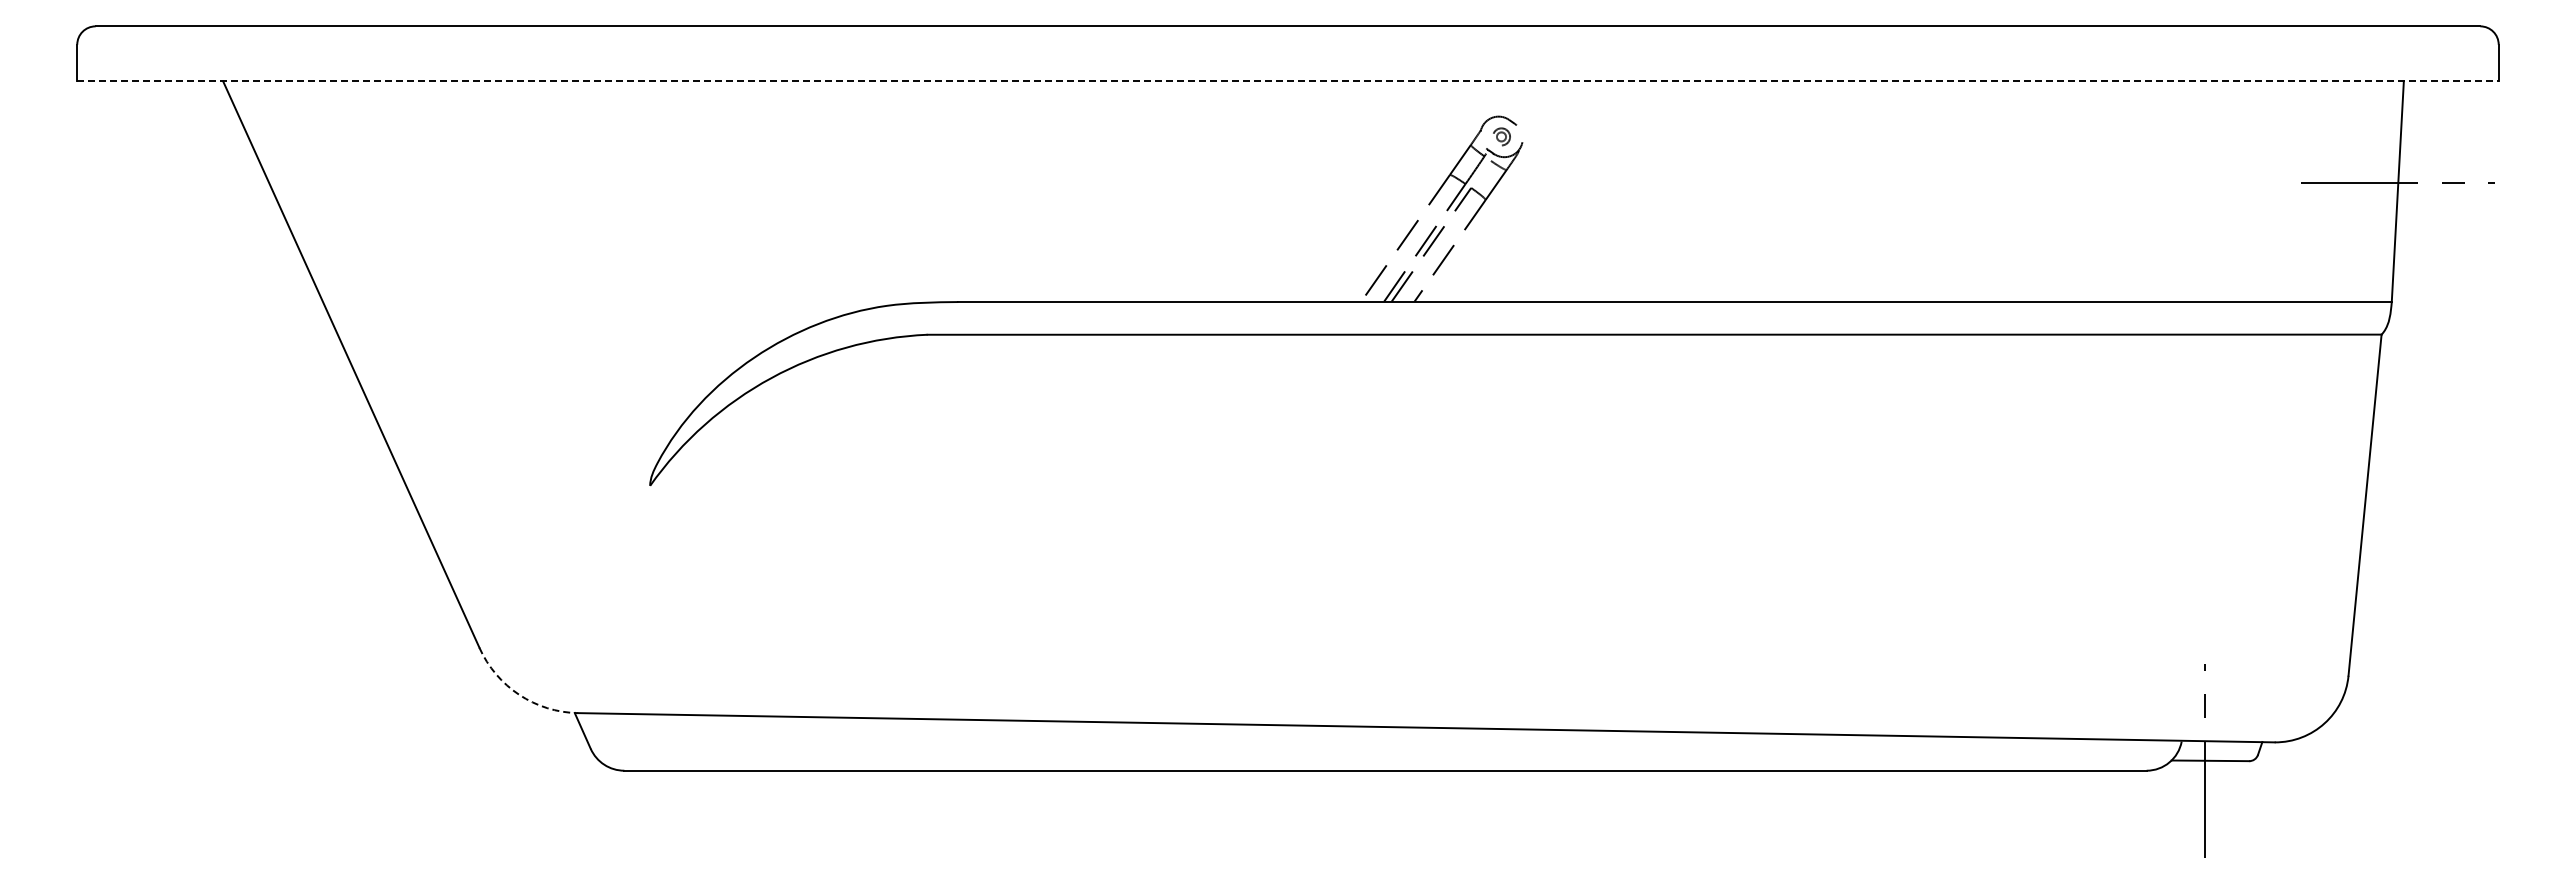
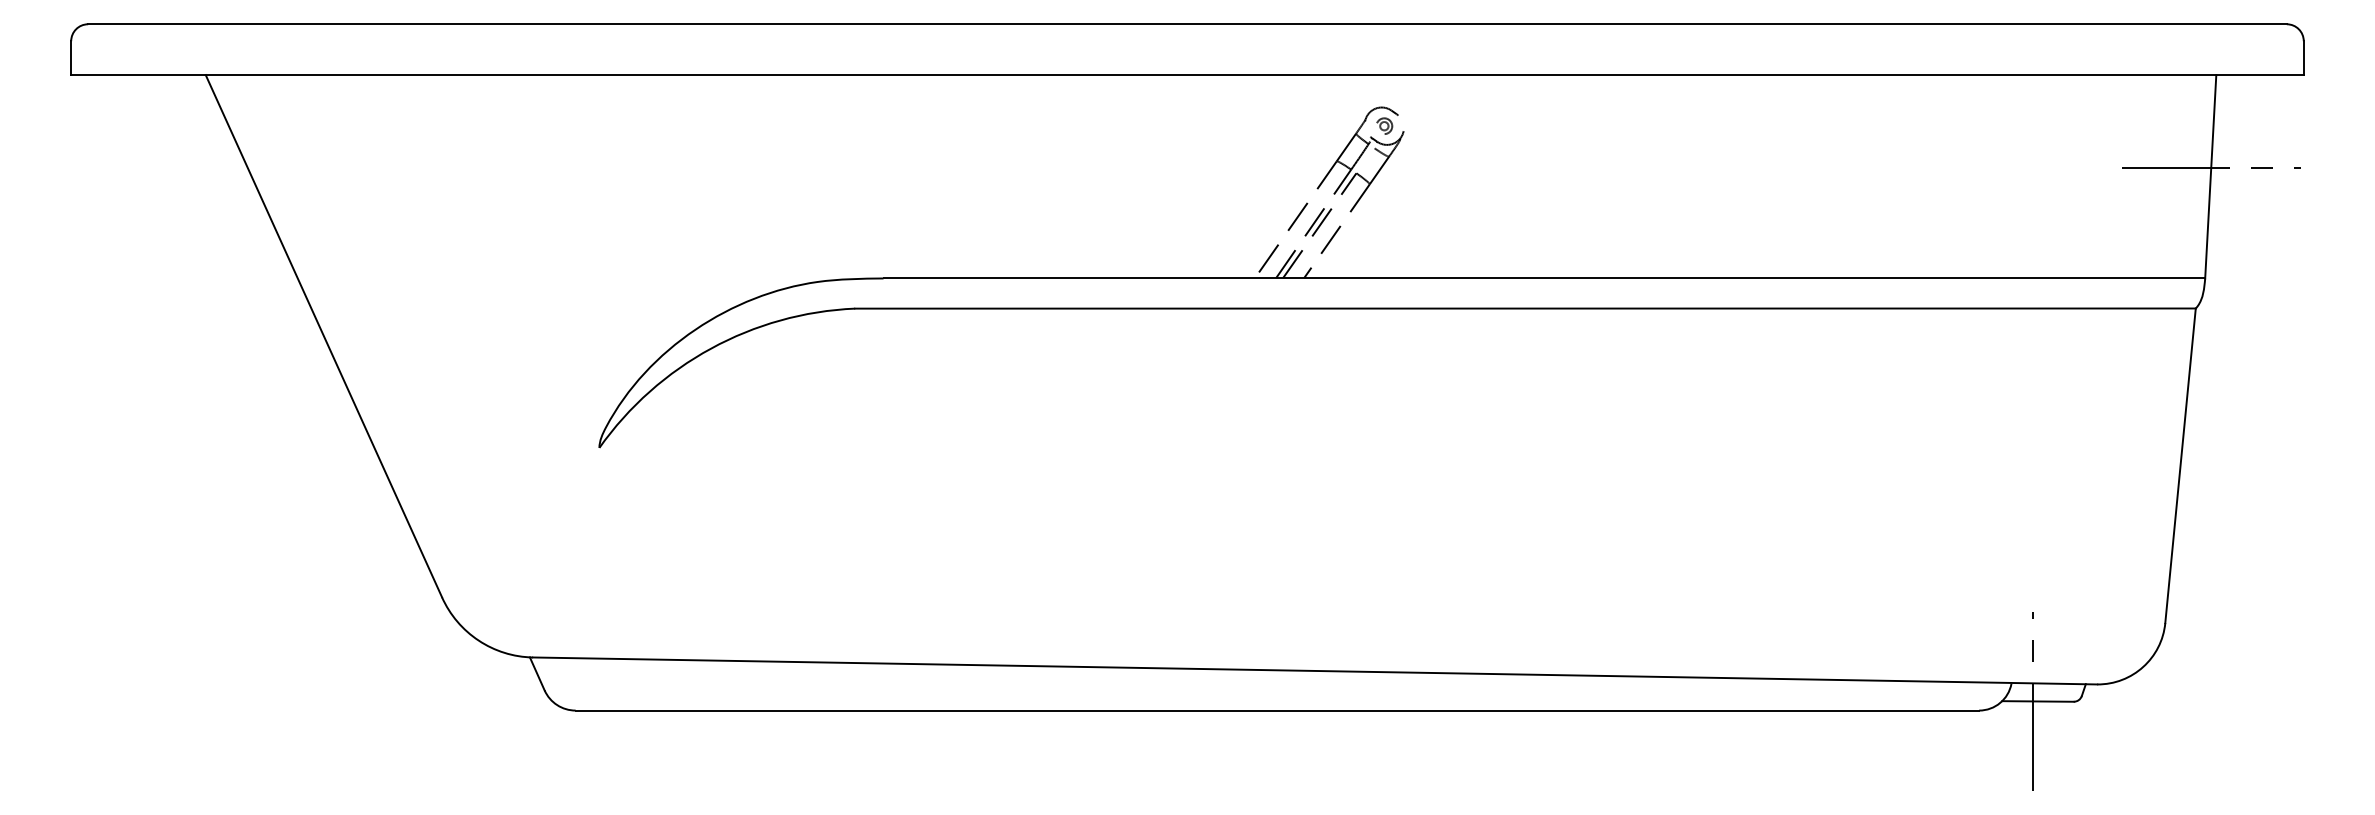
line: (1287, 81) -> (1187, 75), dashed -> solid
arc: (519, 694) -> (478, 640), dashed -> solid

